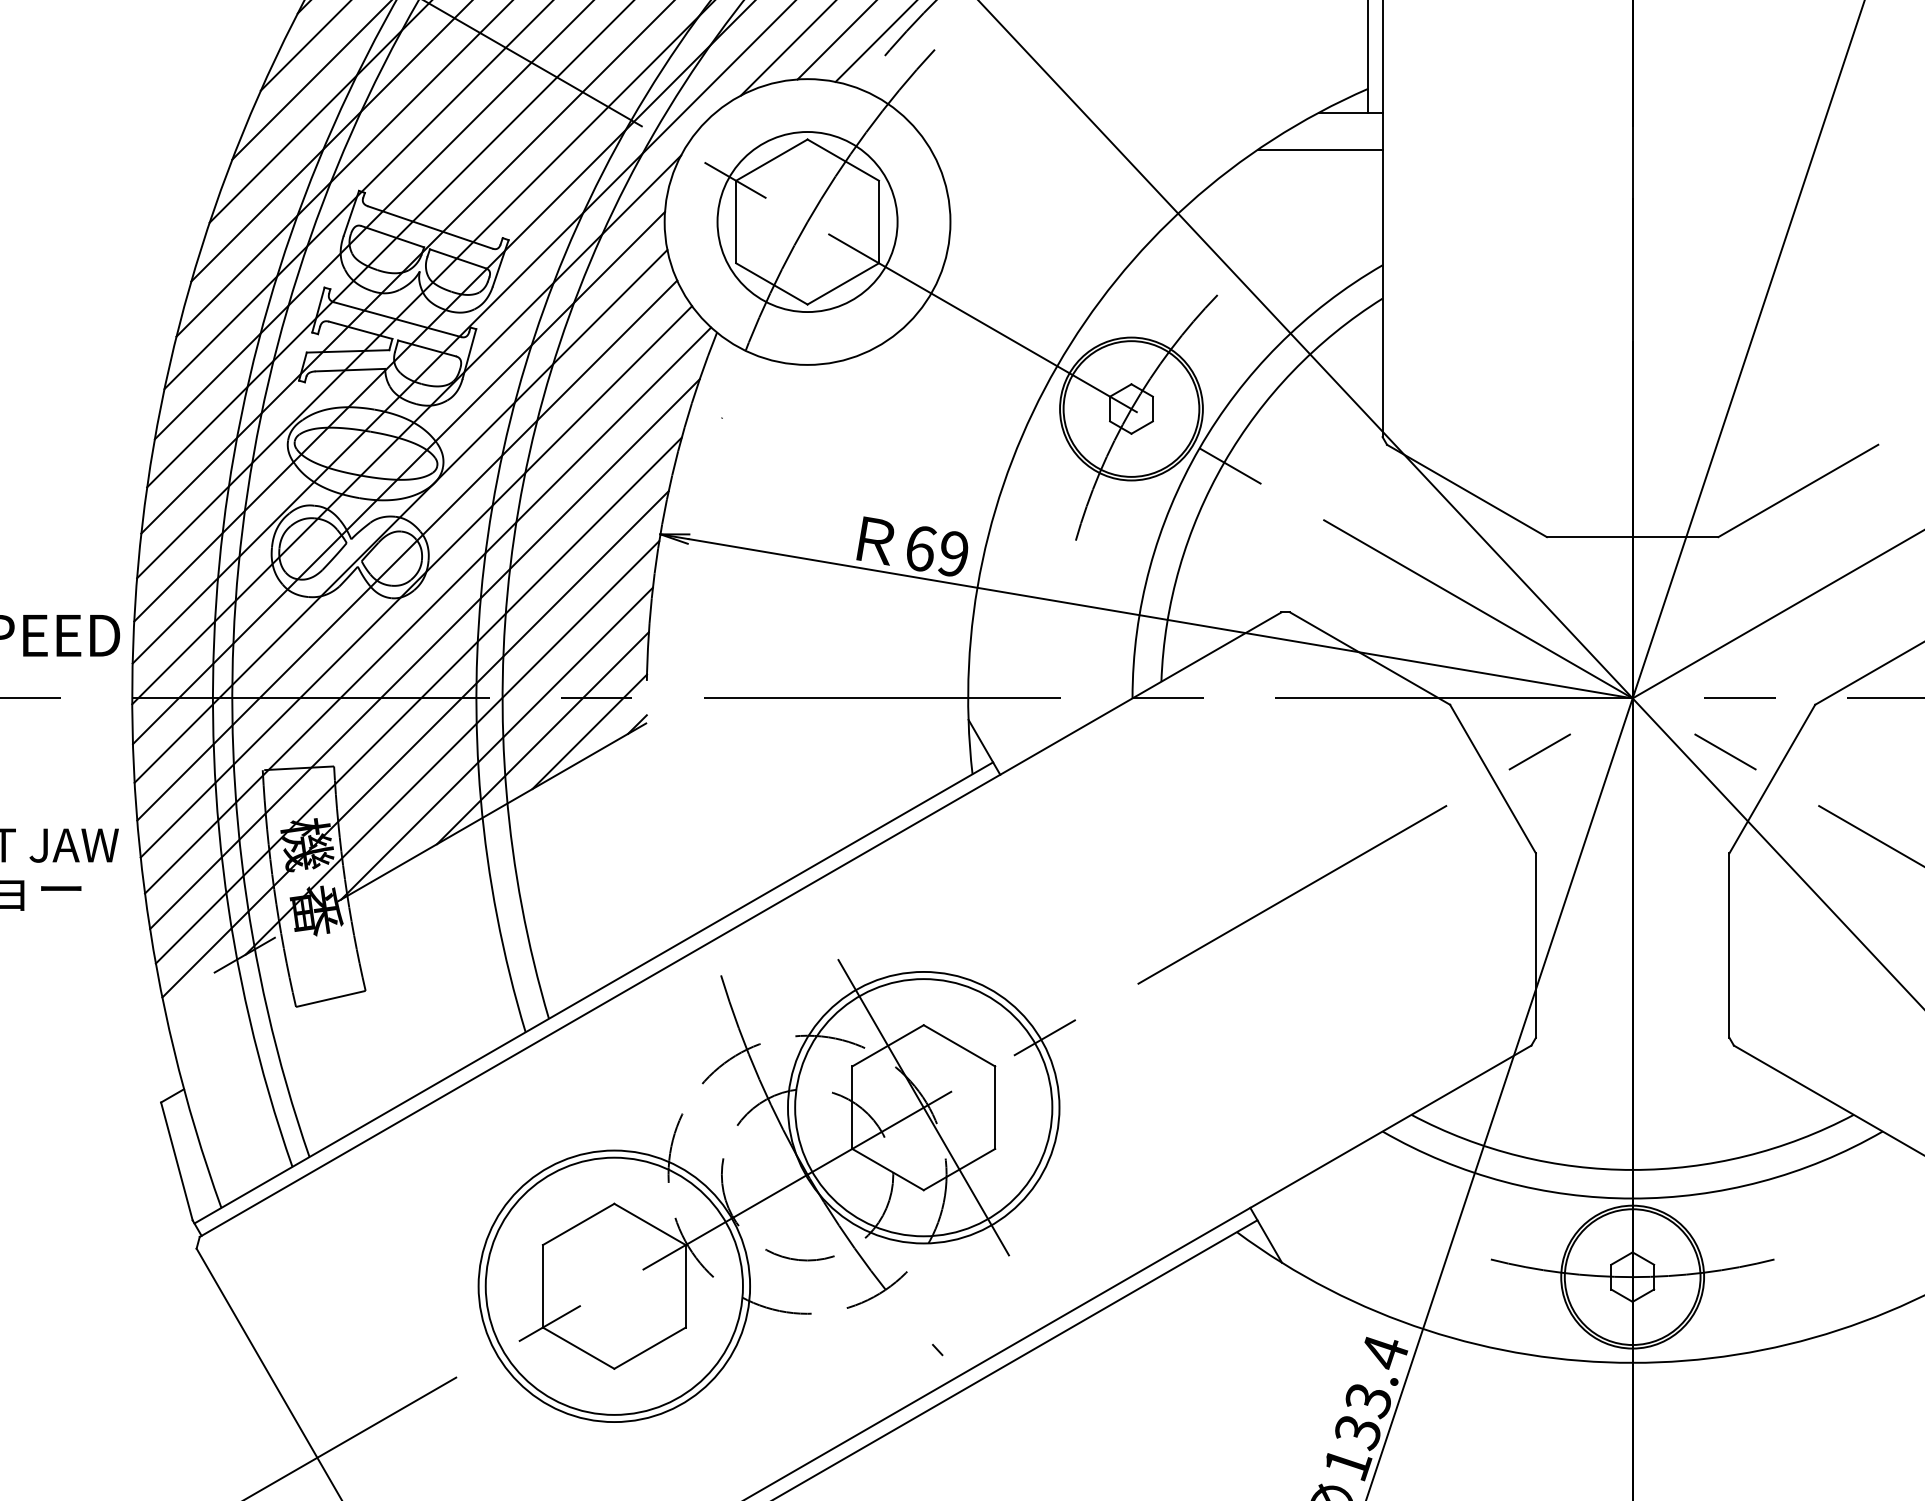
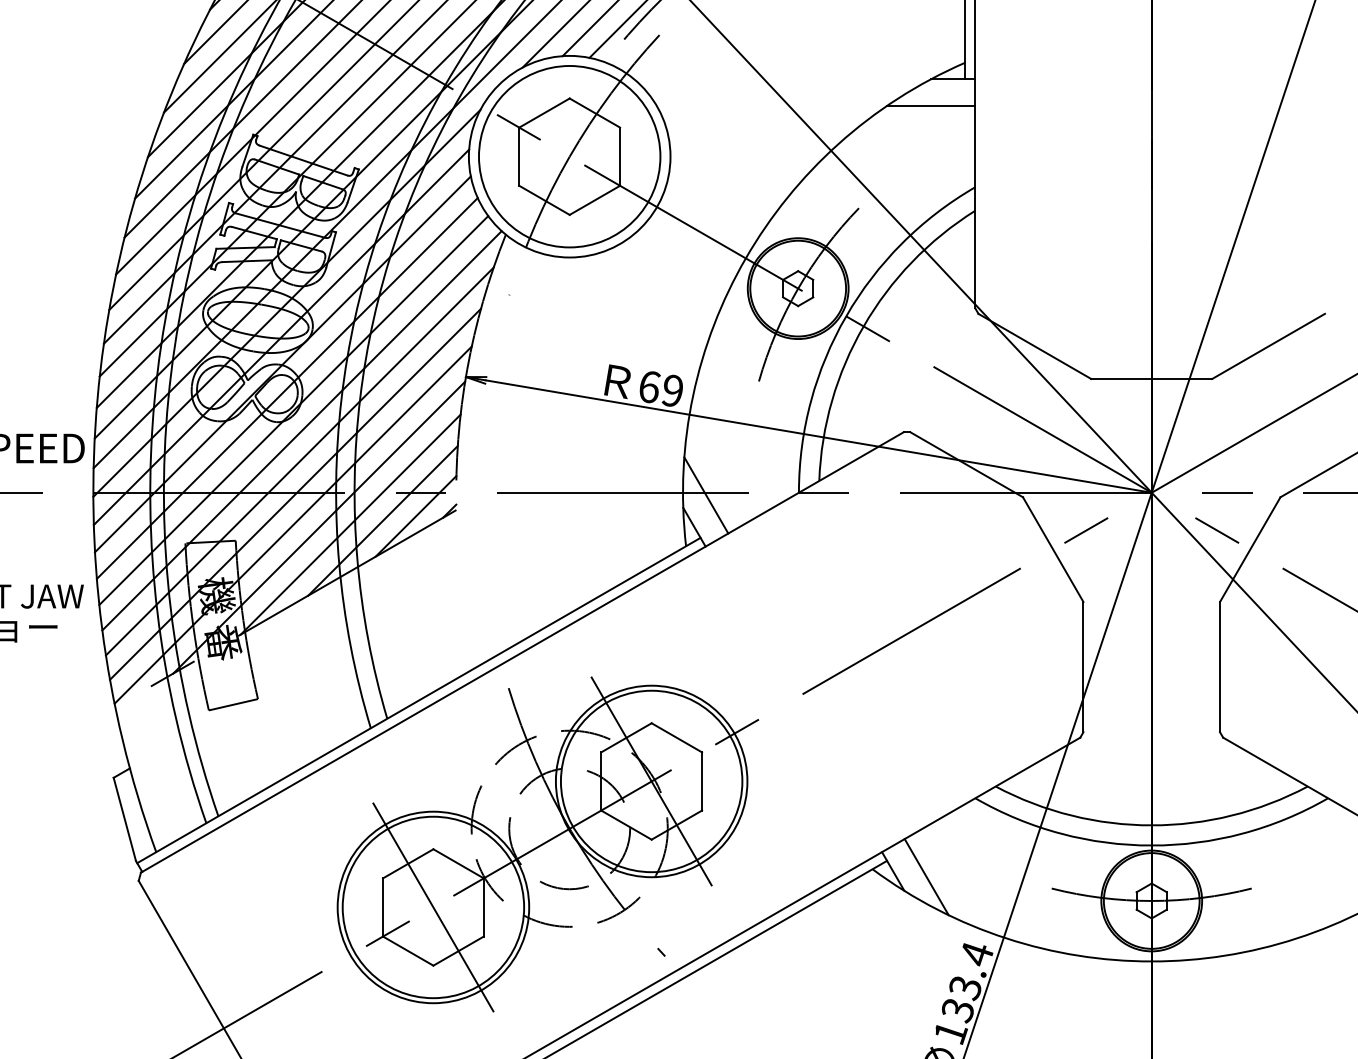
circle: (807, 221) -> (569, 156), size x1.43
line: (1001, 702) -> (706, 495), added
line: (1313, 1243) -> (926, 877), added
line: (614, 1285) -> (433, 906), added

